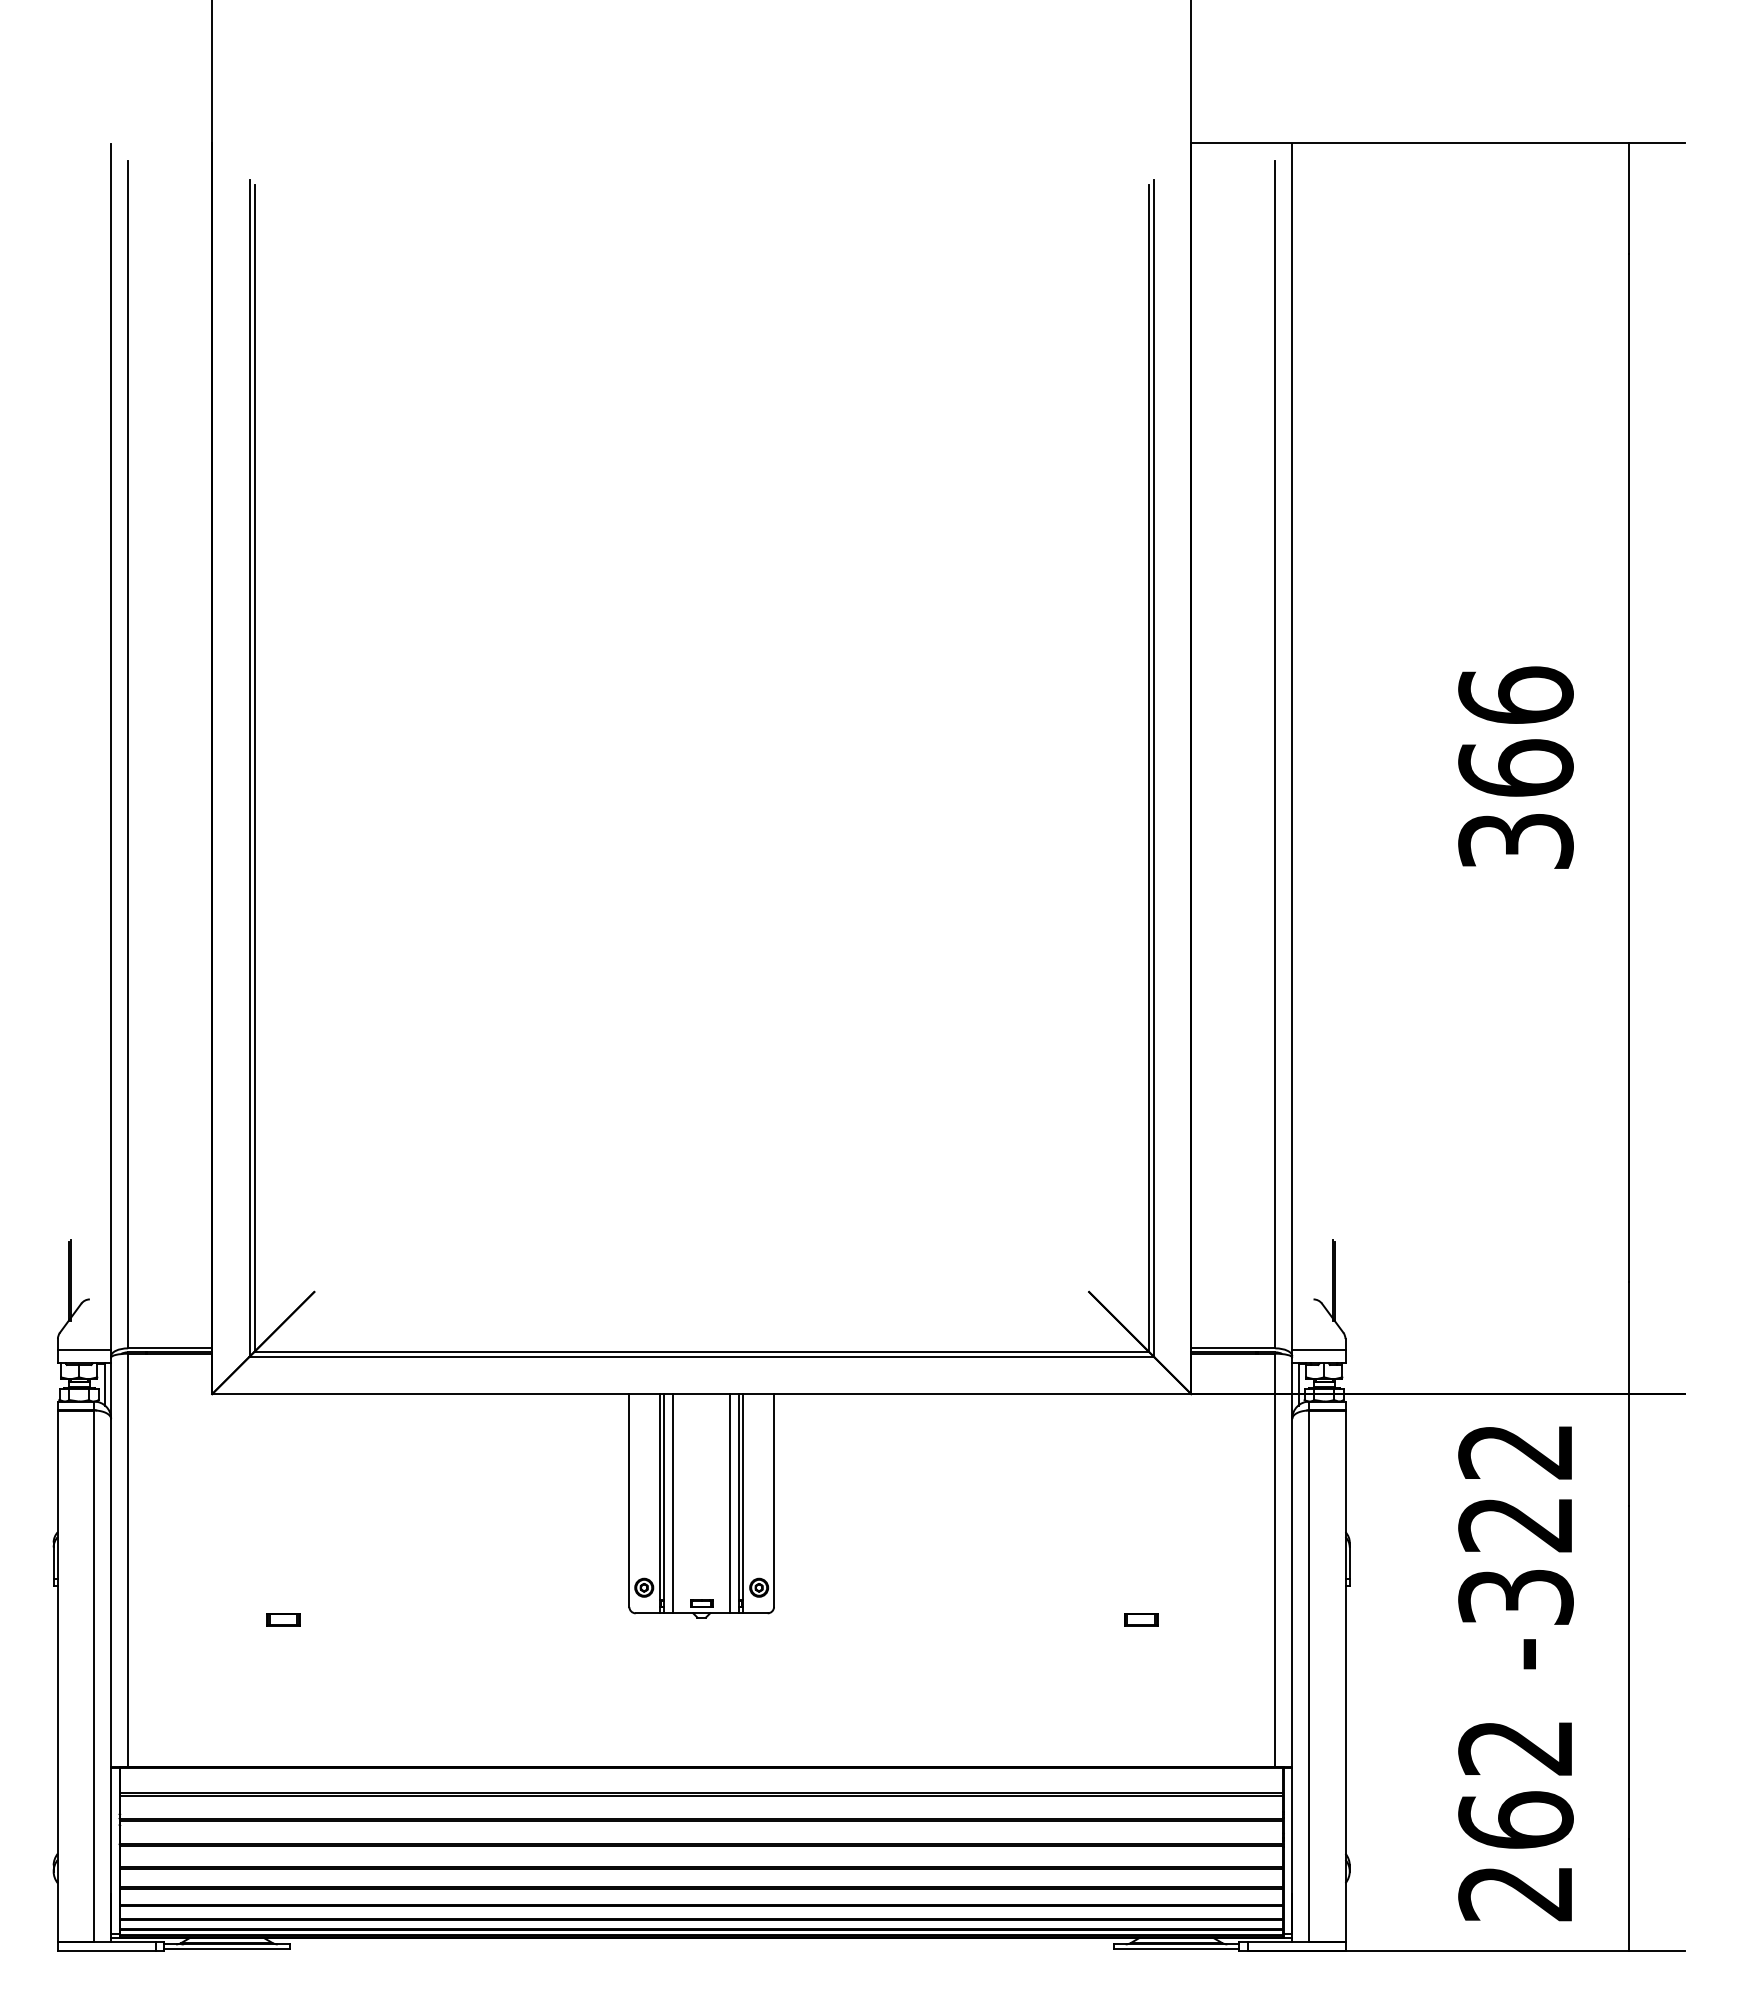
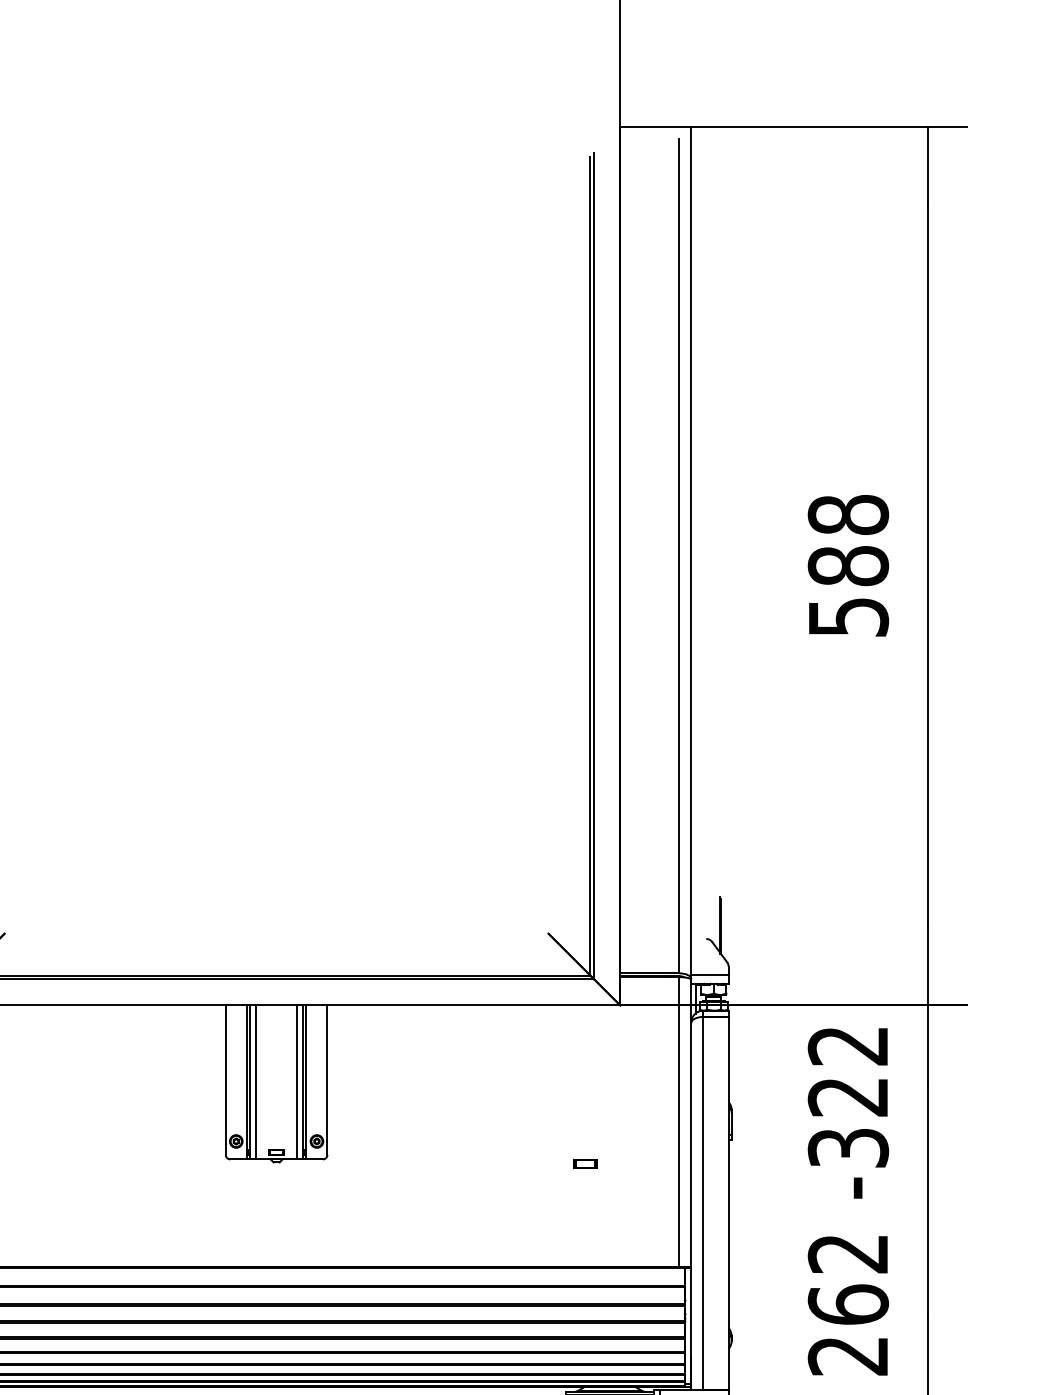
text: (1515, 767) -> (848, 565), 366 -> 588

